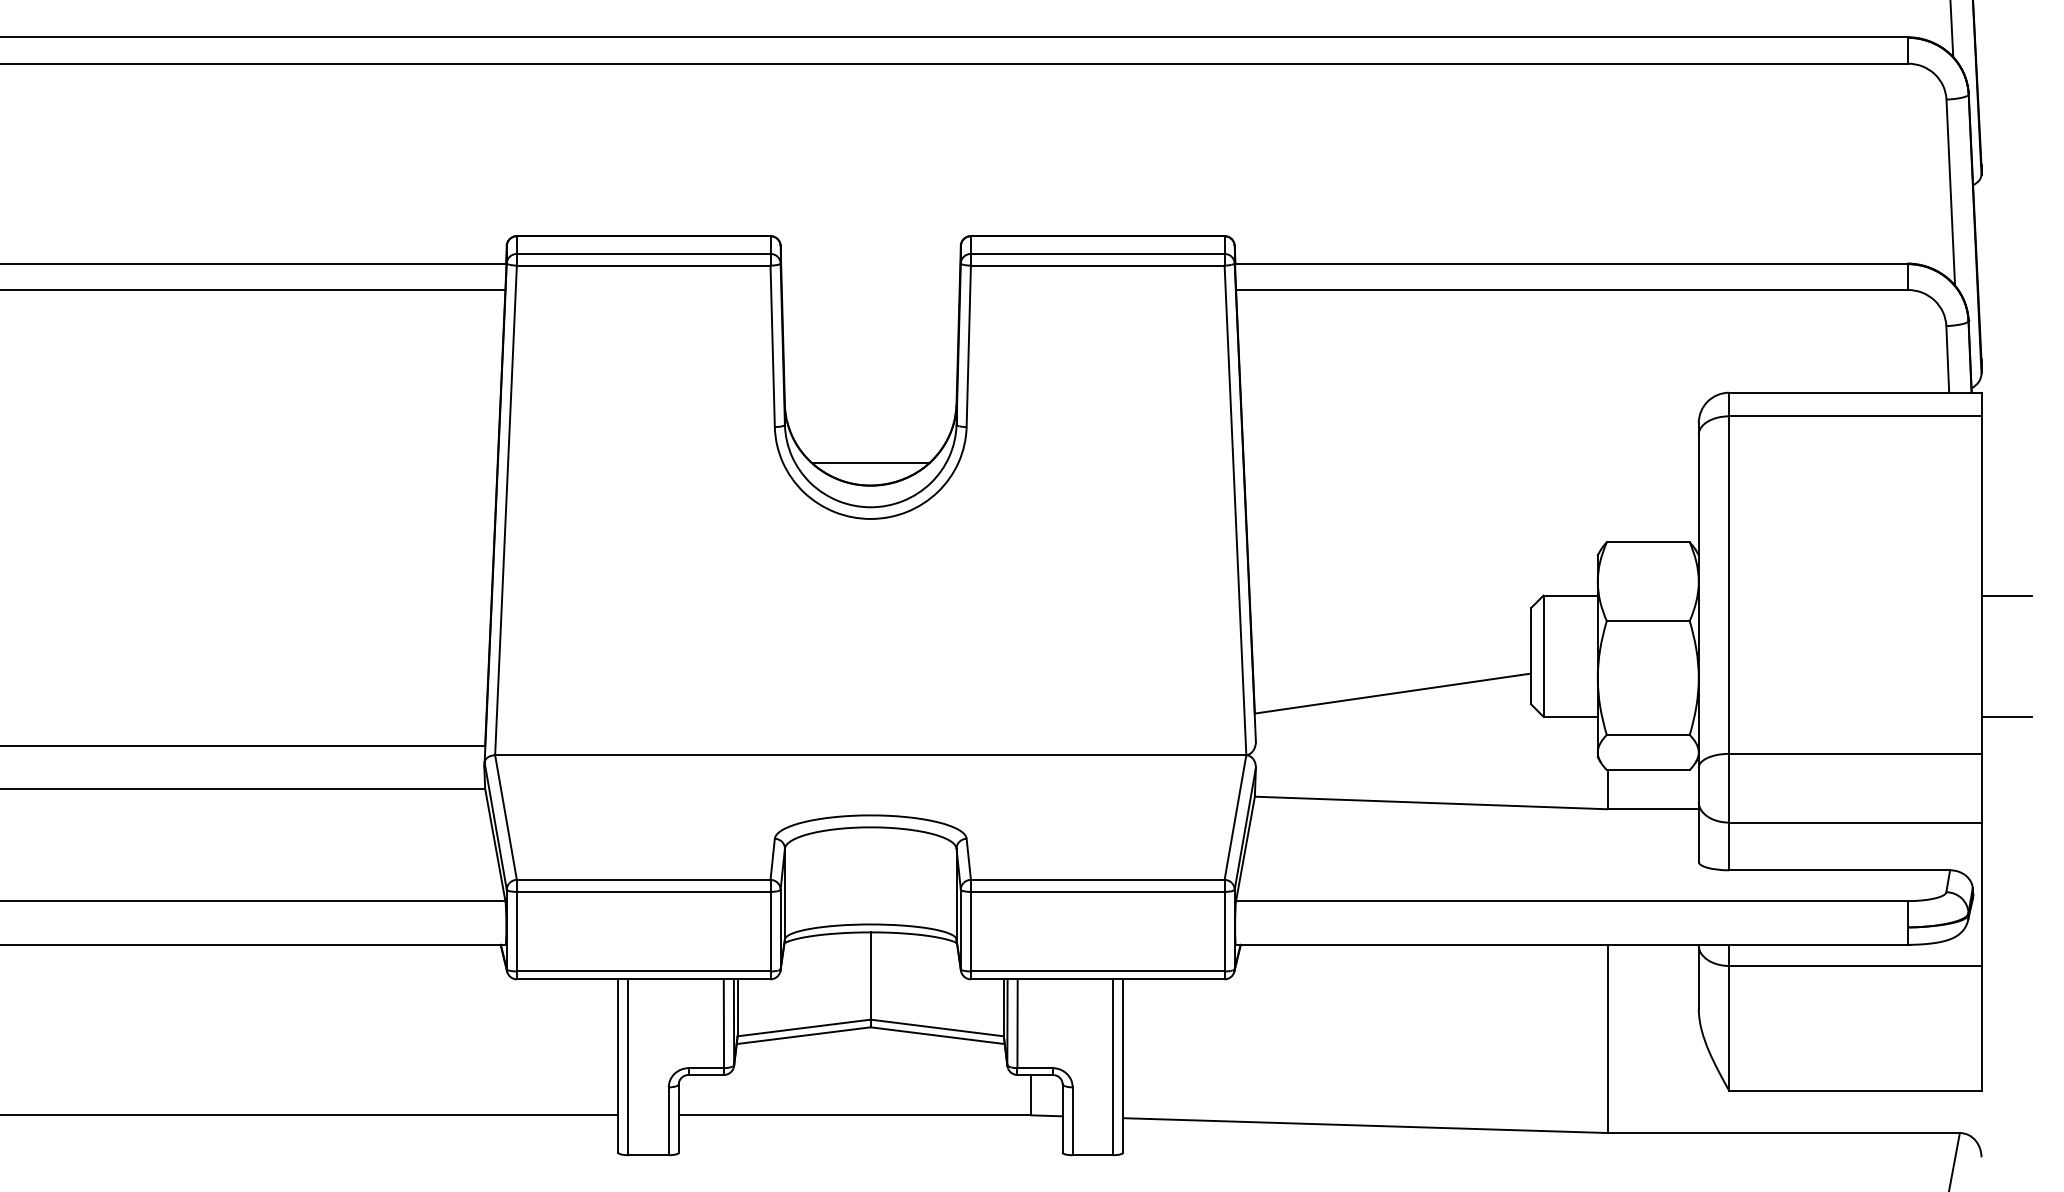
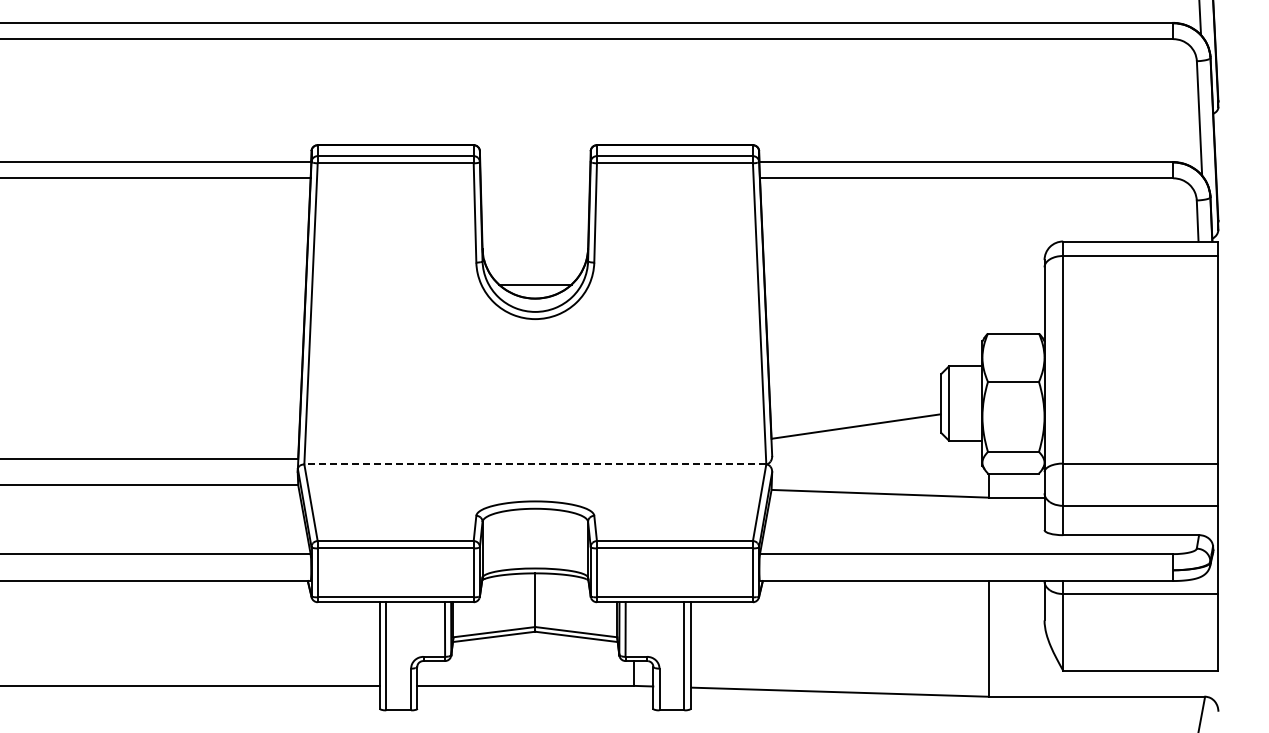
line: (2006, 596) -> (1233, 366), removed
line: (2006, 716) -> (1233, 440), removed
line: (871, 755) -> (535, 464), solid -> dashed

